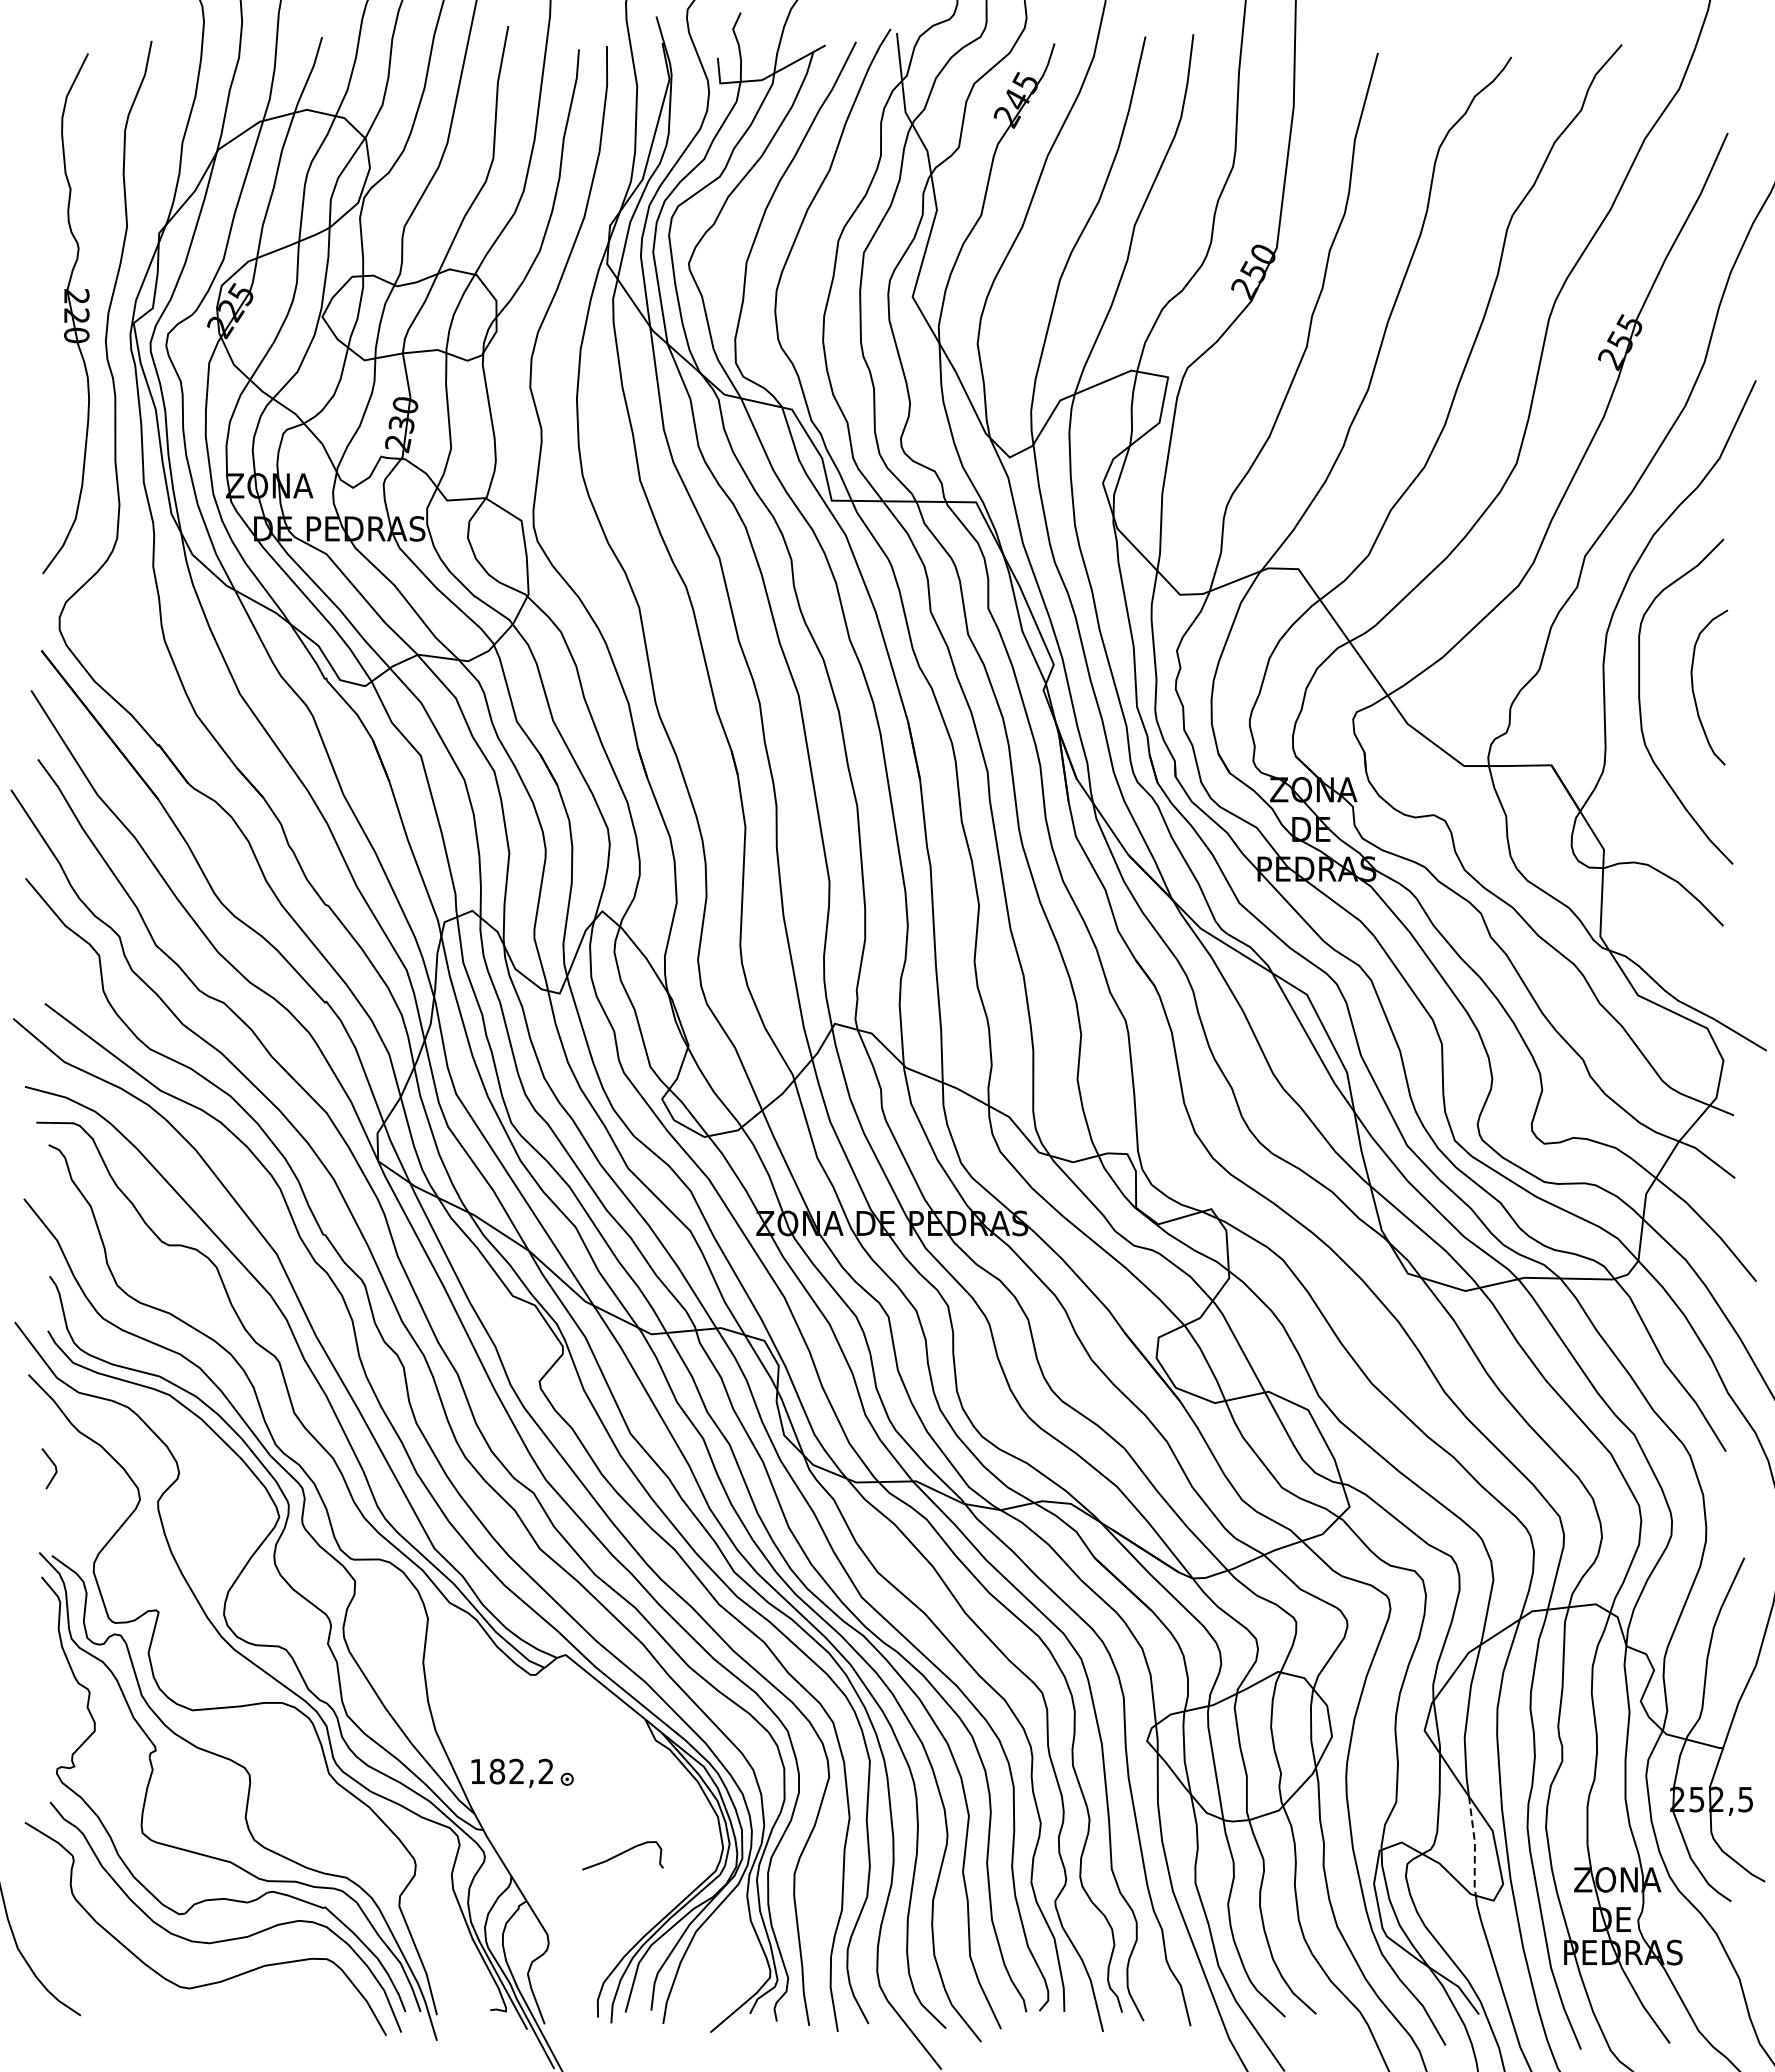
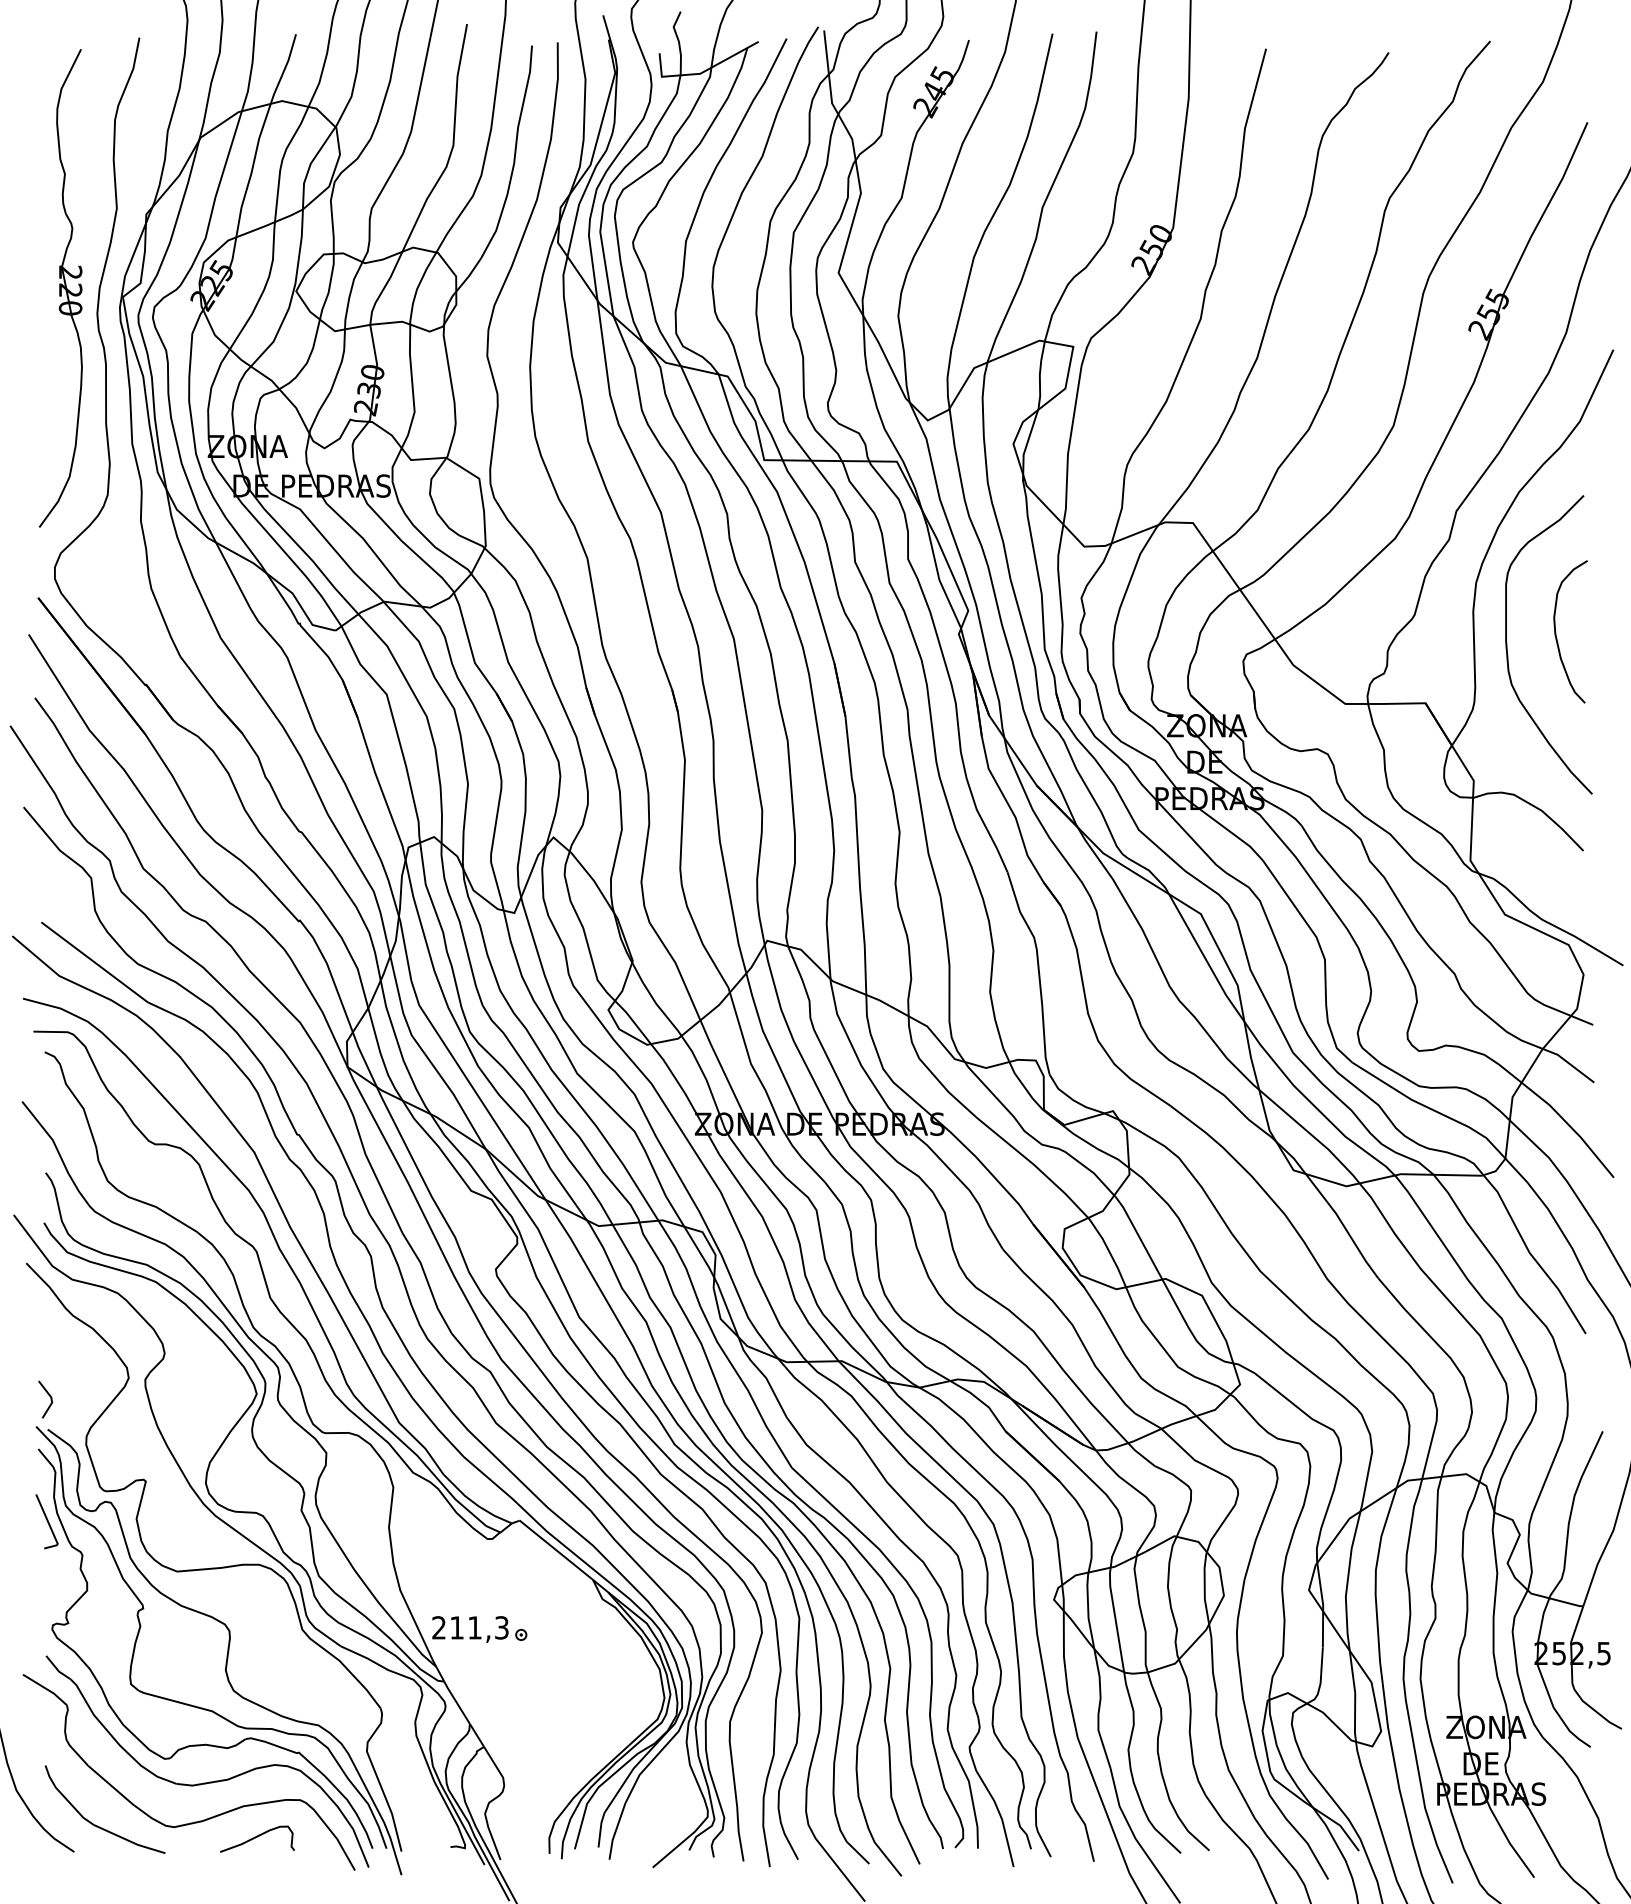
line: (52, 1464) -> (48, 1395), moved
line: (50, 1654) -> (46, 1520), added
text: (512, 1771) -> (470, 1627), 182,2 -> 211,3
line: (1475, 1846) -> (1355, 1696), dashed -> solid
curve: (623, 1853) -> (257, 1837), moved
curve: (106, 1986) -> (97, 1825), added

